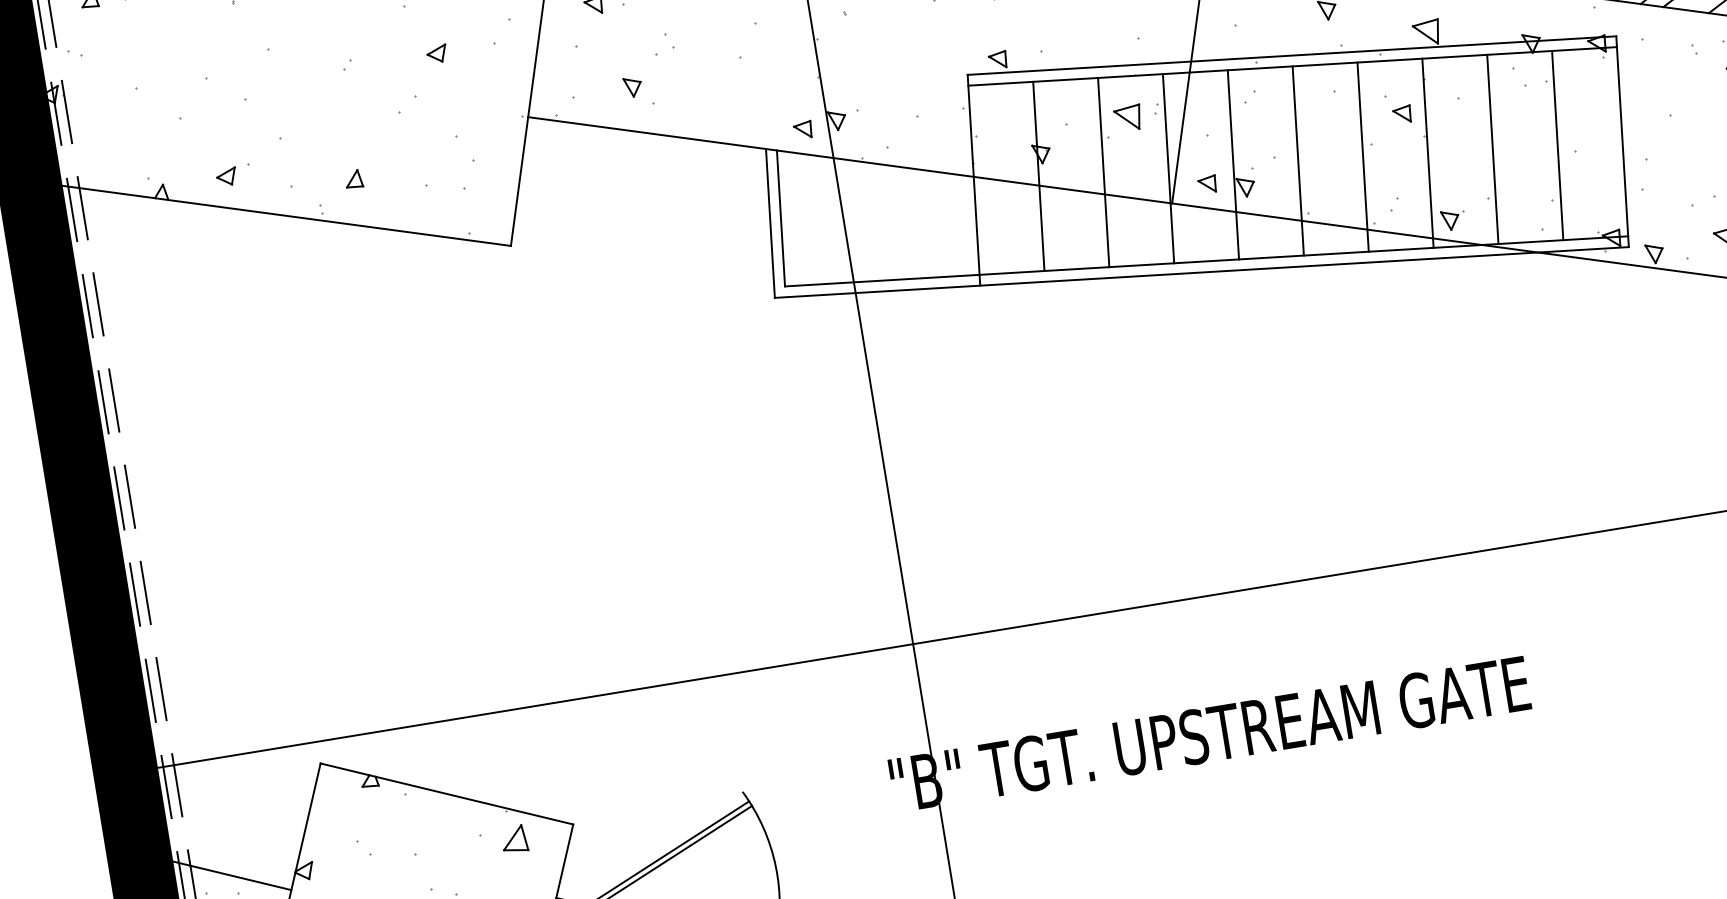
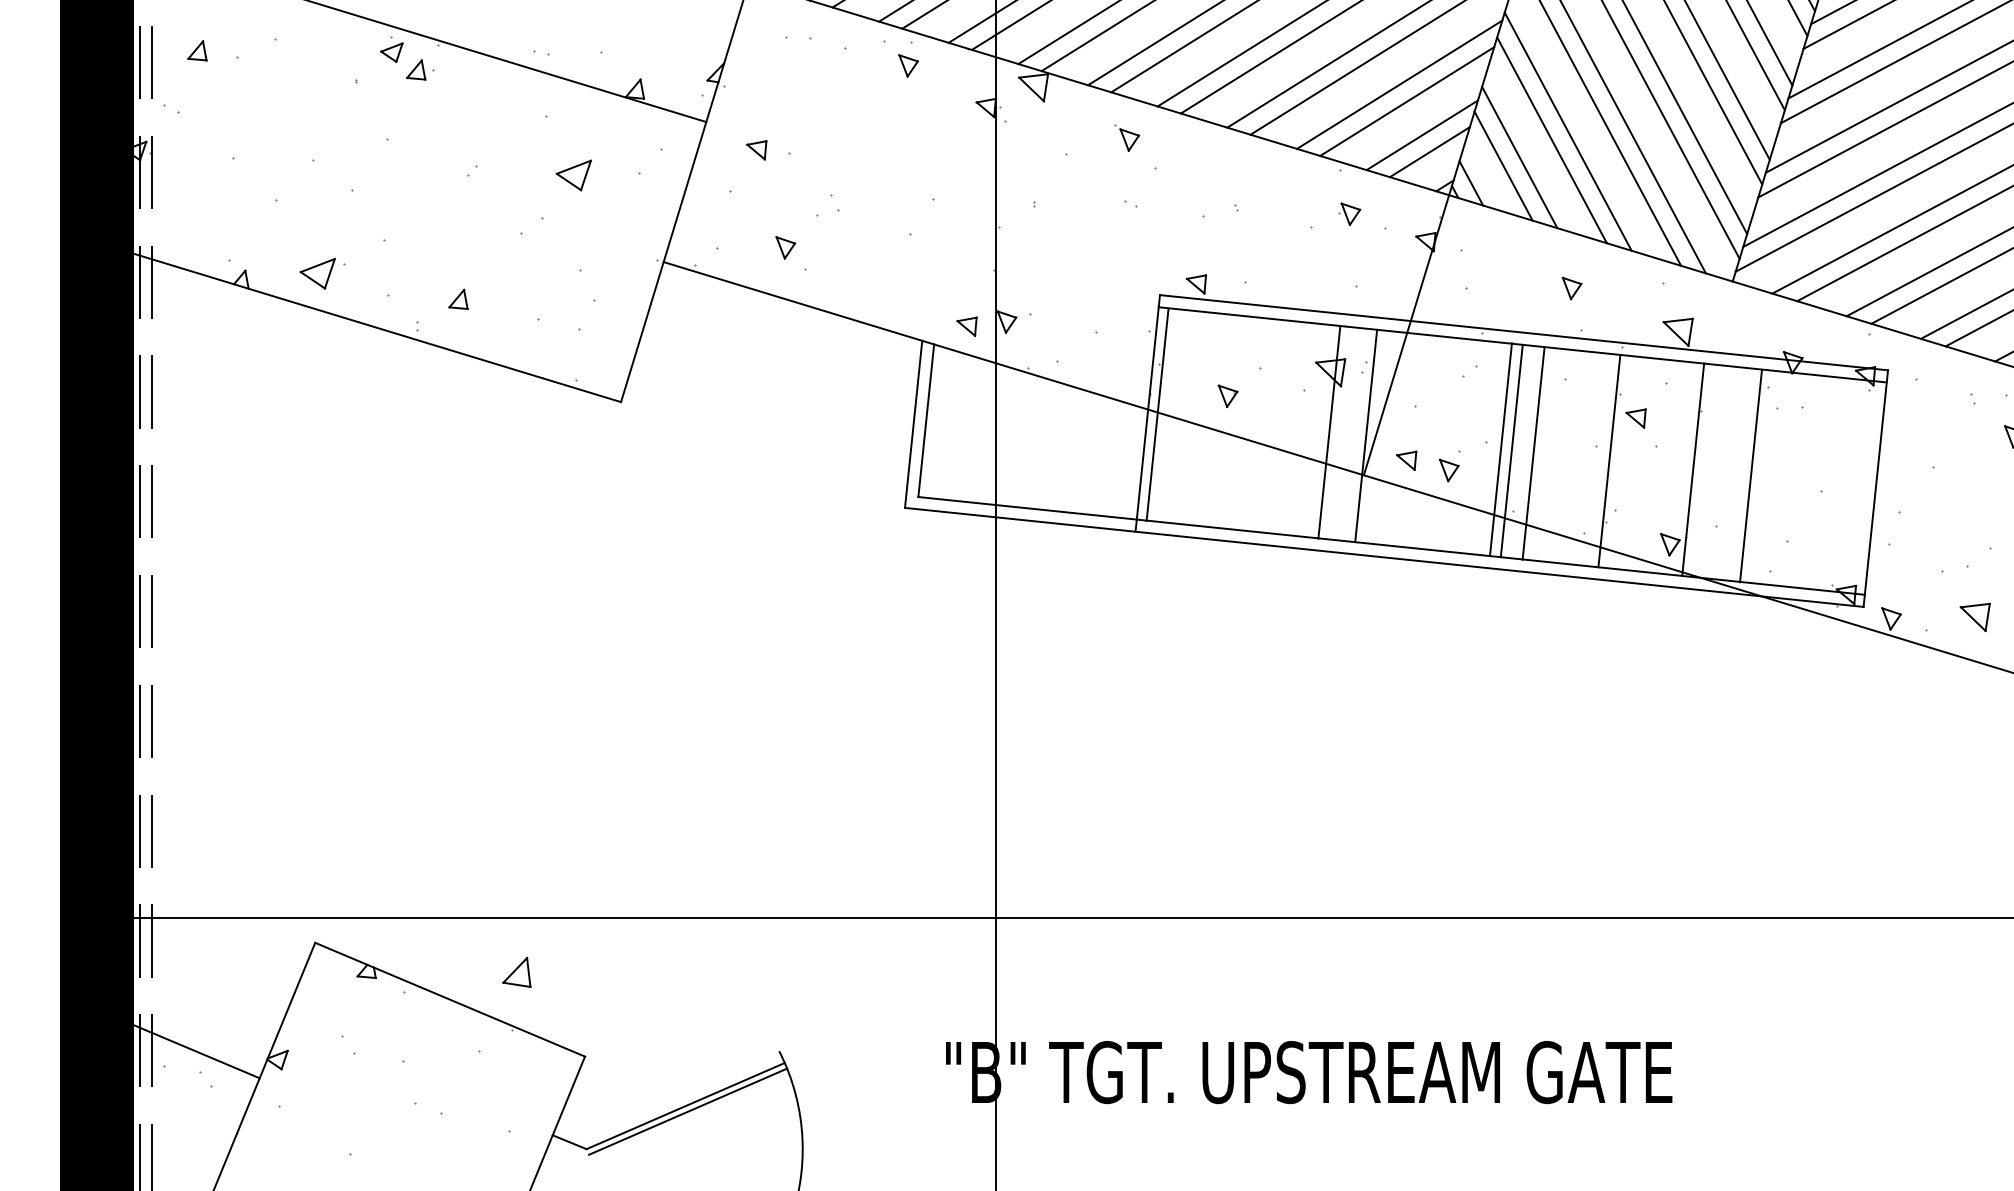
part: (436, 54) -> (573, 175), size x1.6
line: (1557, 145) -> (1750, 475), moved
line: (1493, 149) -> (1693, 469), moved
line: (1427, 152) -> (1609, 460), moved
line: (1363, 157) -> (1533, 453), moved
line: (1232, 164) -> (1500, 449), moved
line: (1103, 172) -> (1329, 432), moved
part: (226, 176) -> (317, 273), size x1.6
line: (1038, 176) -> (1157, 414), moved
part: (514, 839) -> (516, 972), moved

